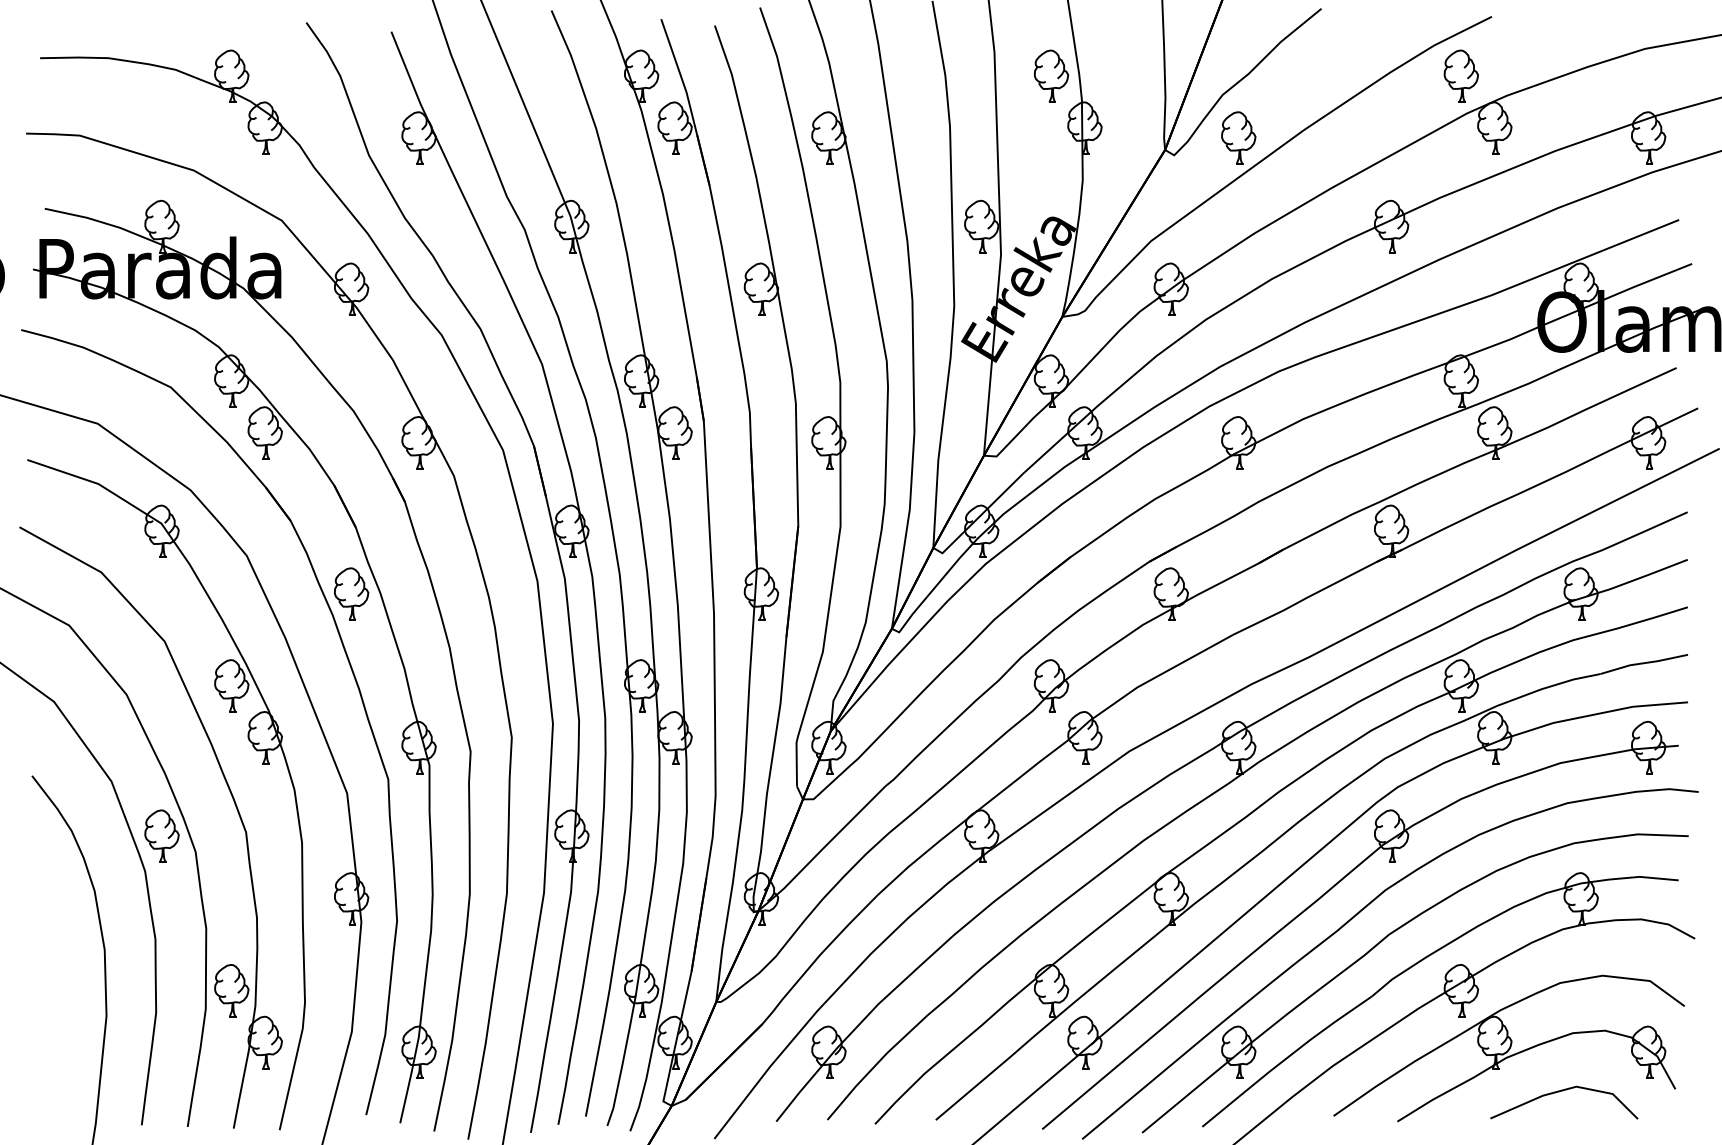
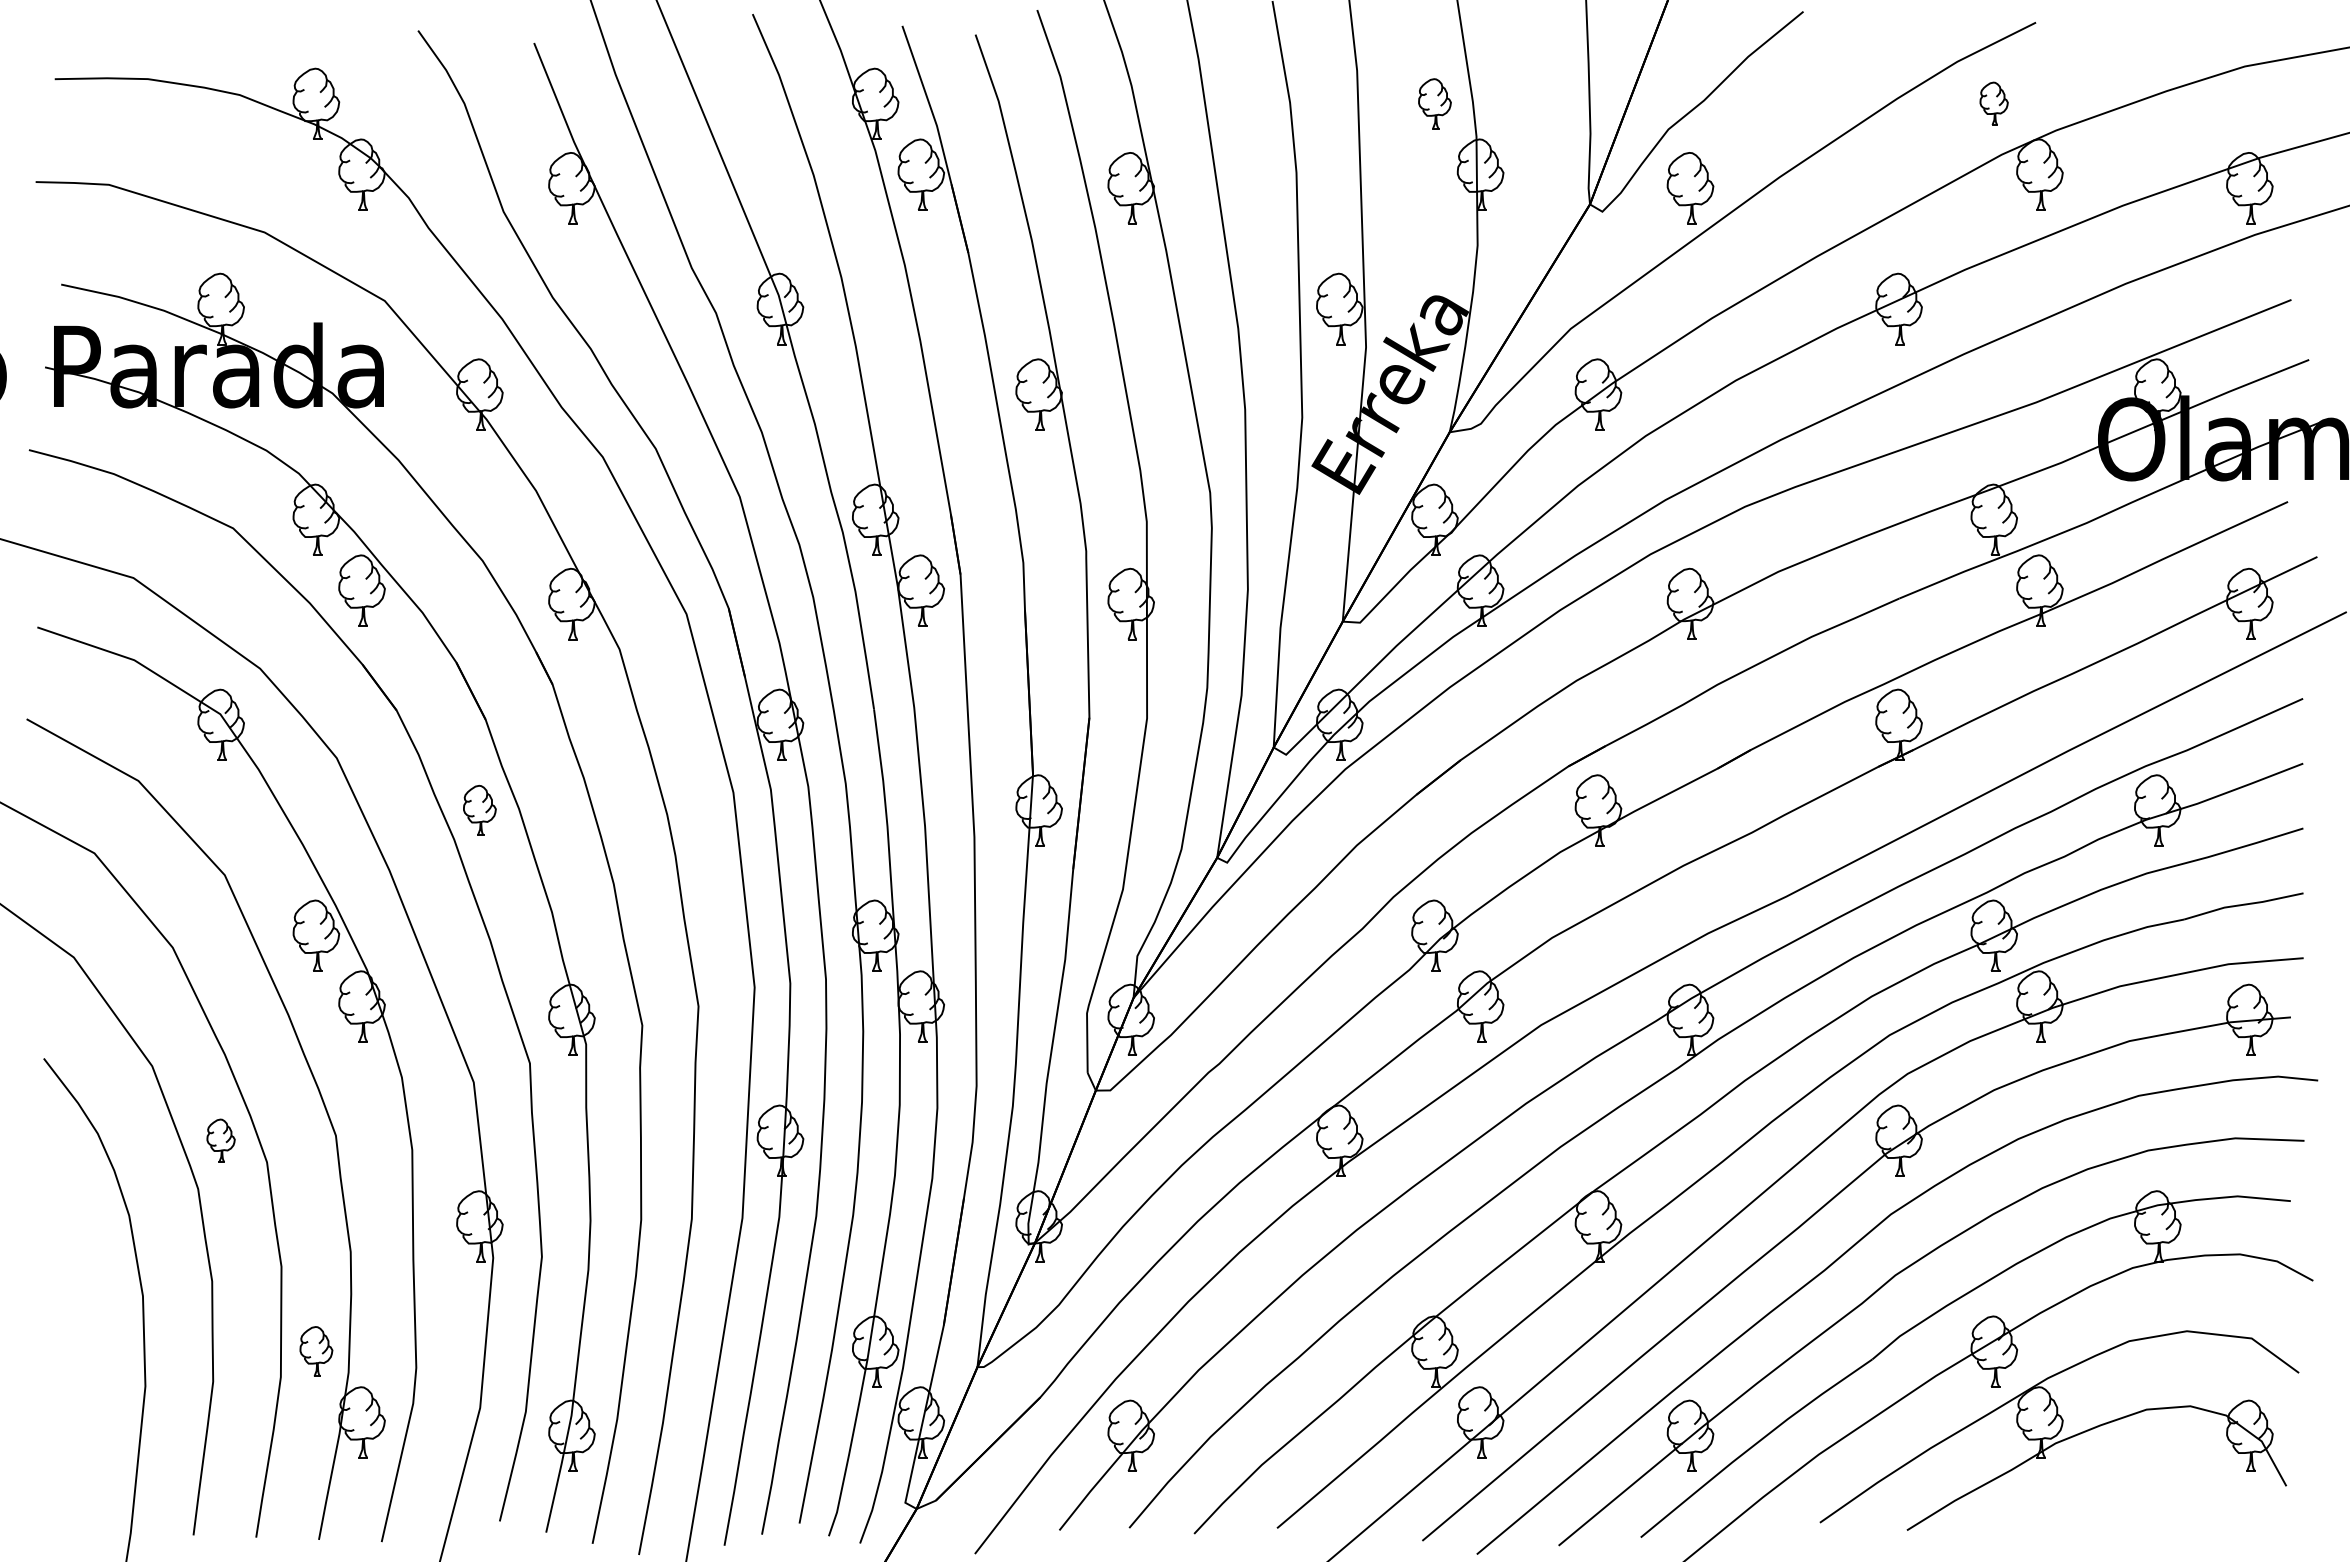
part: (1051, 76) -> (1434, 103), size x0.7
part: (1460, 76) -> (1993, 103), size x0.6
part: (351, 594) -> (479, 810), size x0.7
part: (161, 835) -> (220, 1140), size x0.6
part: (231, 990) -> (316, 1351), size x0.7
line: (1561, 1091) -> (2130, 1489), removed

